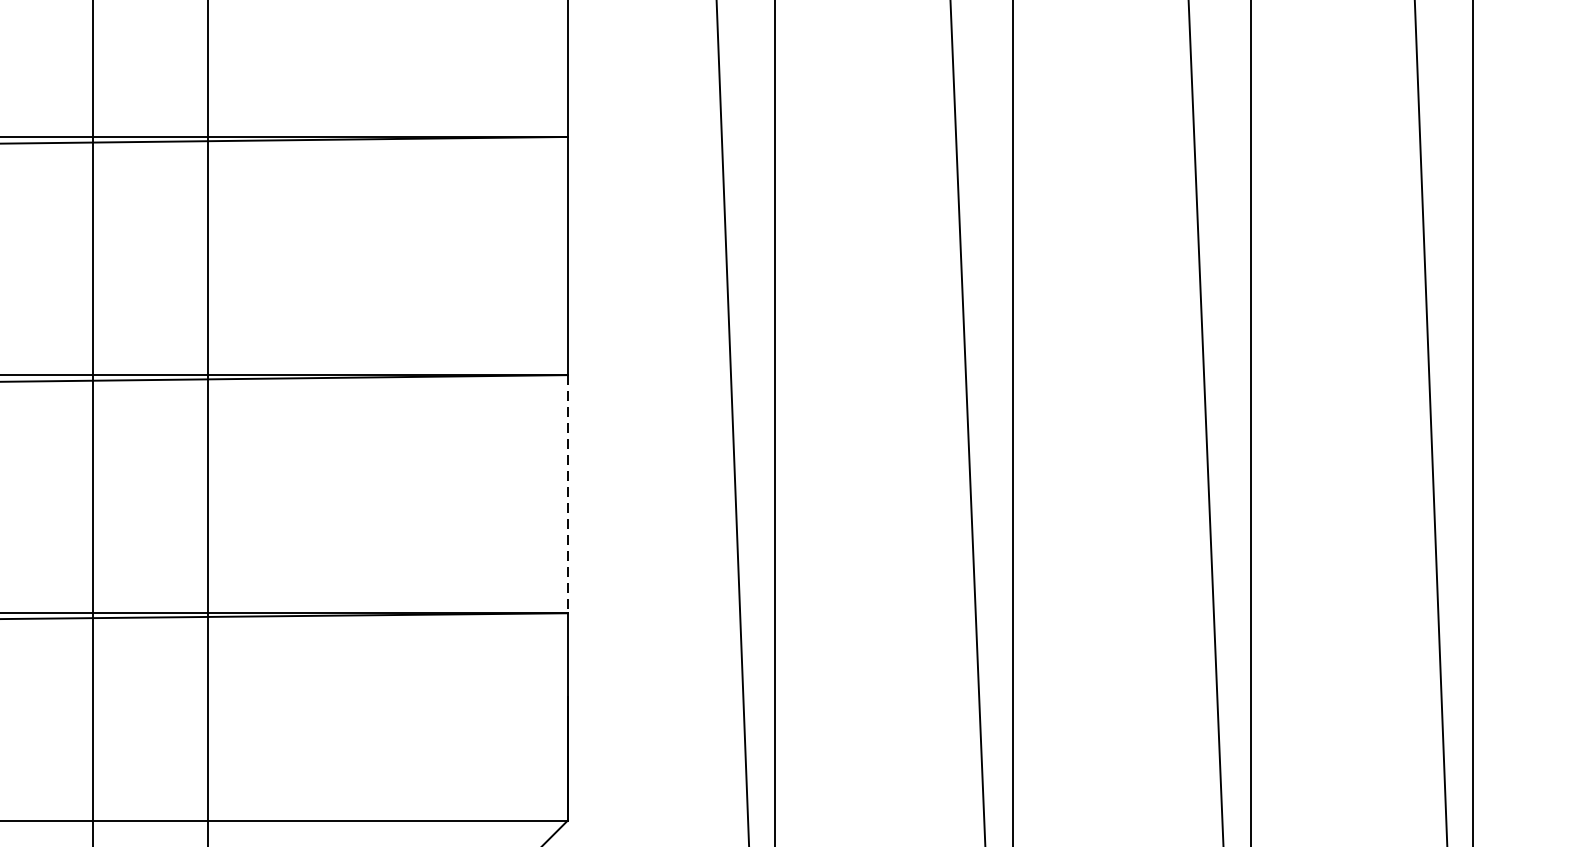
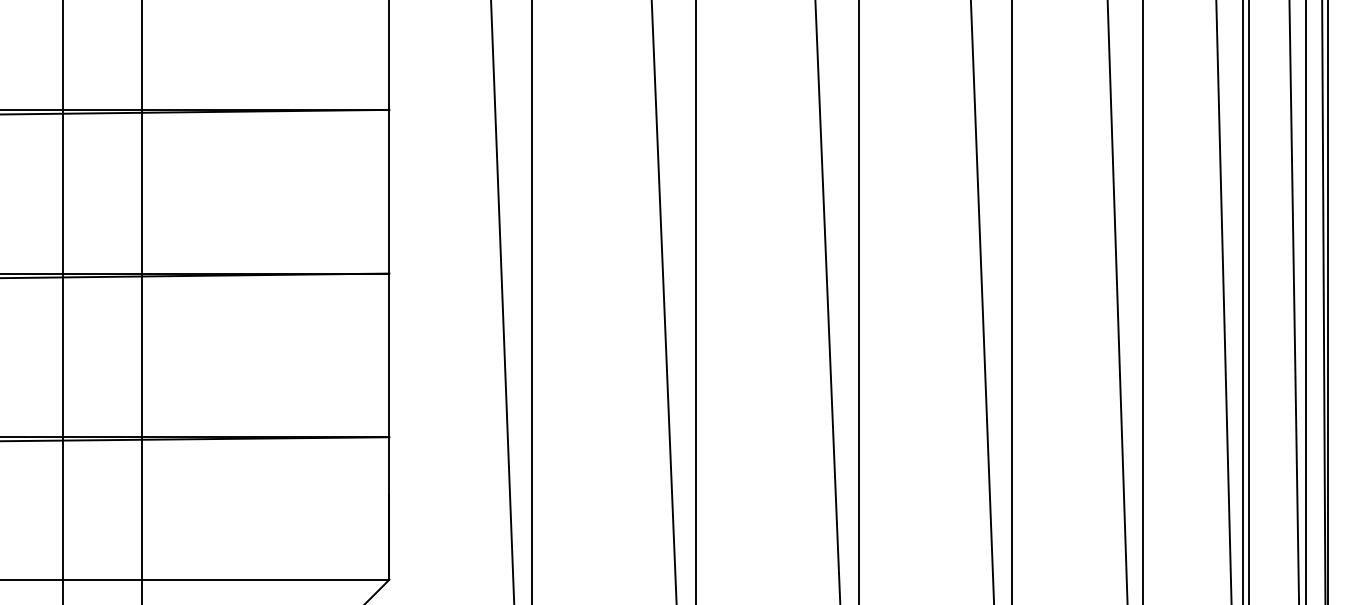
line: (567, 494) -> (389, 355), dashed -> solid

